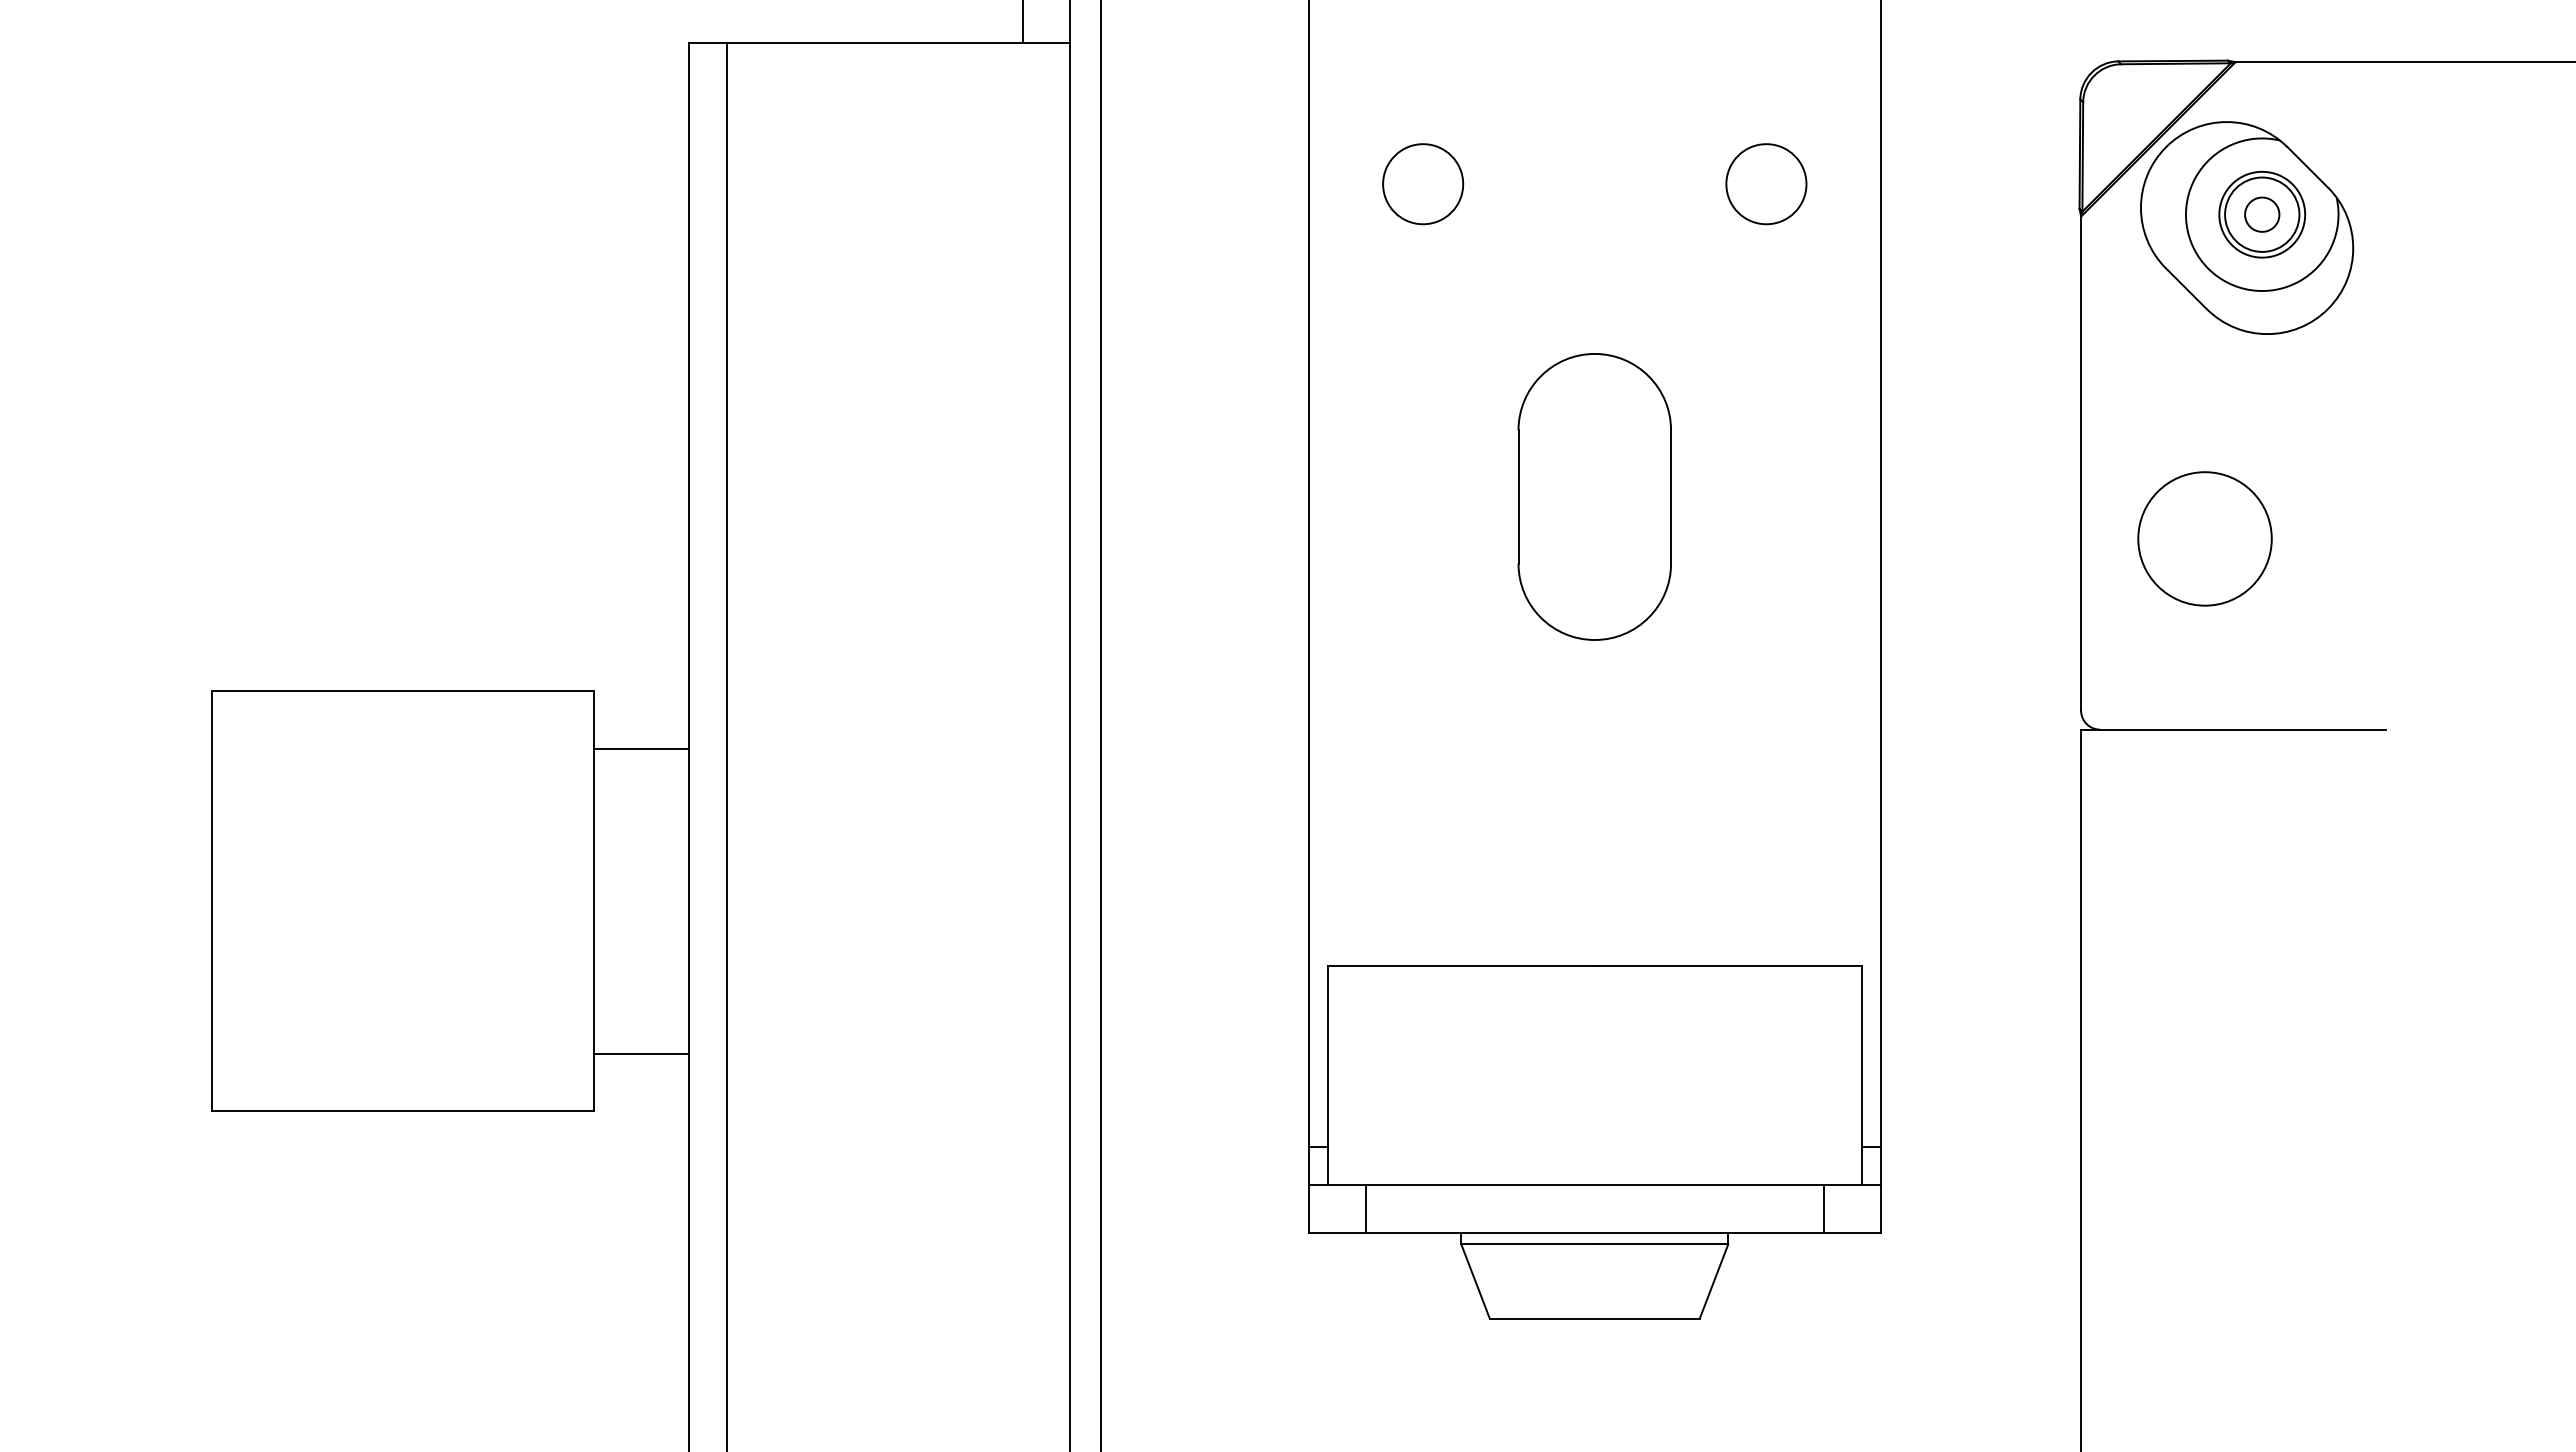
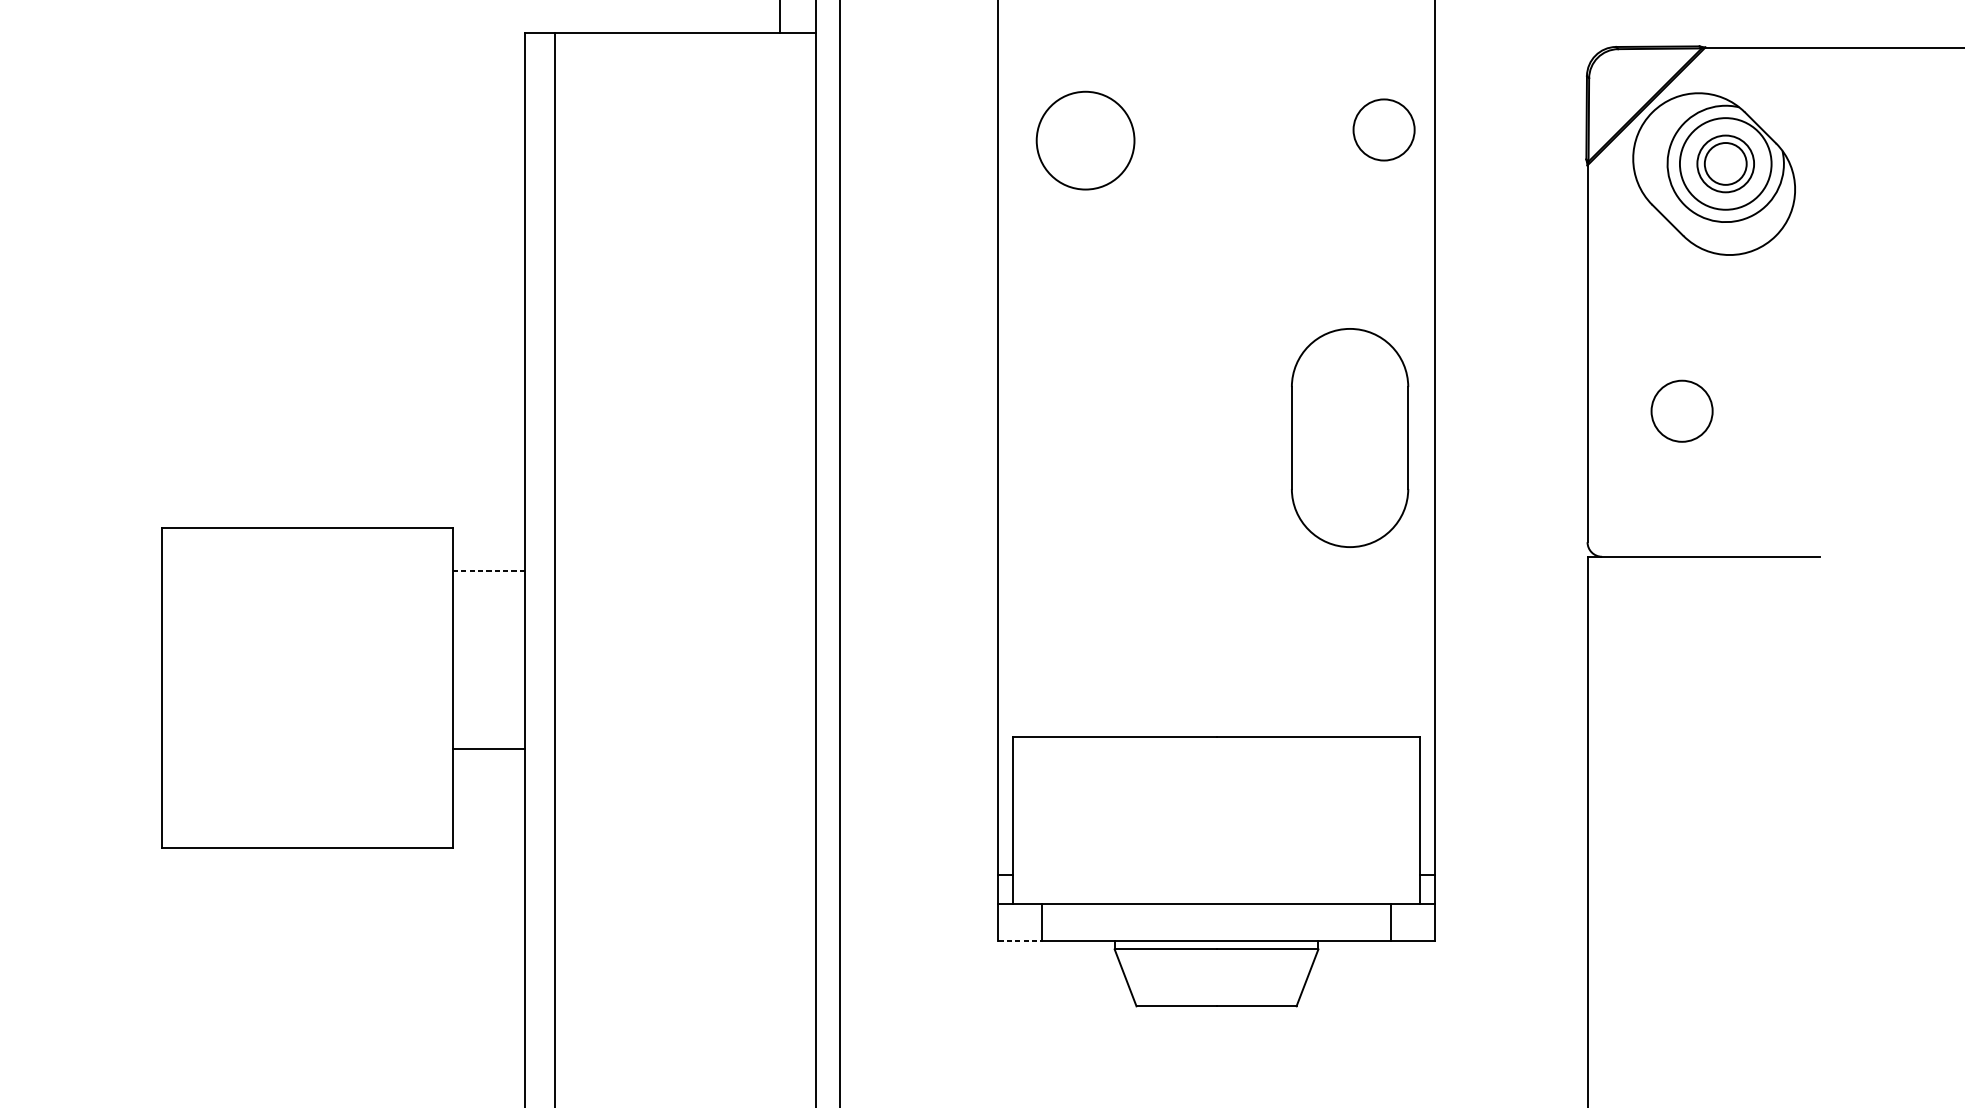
circle: (1423, 184) -> (1085, 140), size x1.6
circle: (1766, 184) -> (1384, 130), moved
circle: (2262, 214) -> (1725, 163), size x1.4
circle: (2262, 214) -> (1725, 163), size x1.6
part: (1594, 496) -> (1349, 437), moved
circle: (2204, 538) -> (1681, 410), size x0.6
line: (641, 748) -> (489, 571), solid -> dashed
line: (640, 1053) -> (488, 748), moved
line: (1337, 1233) -> (1020, 941), solid -> dashed

